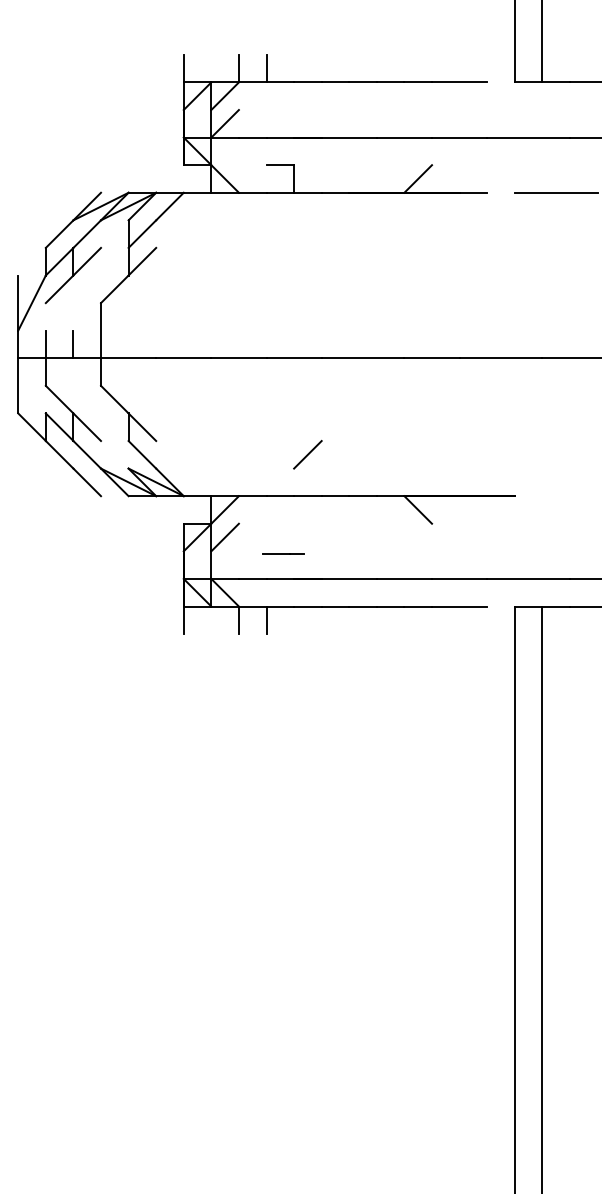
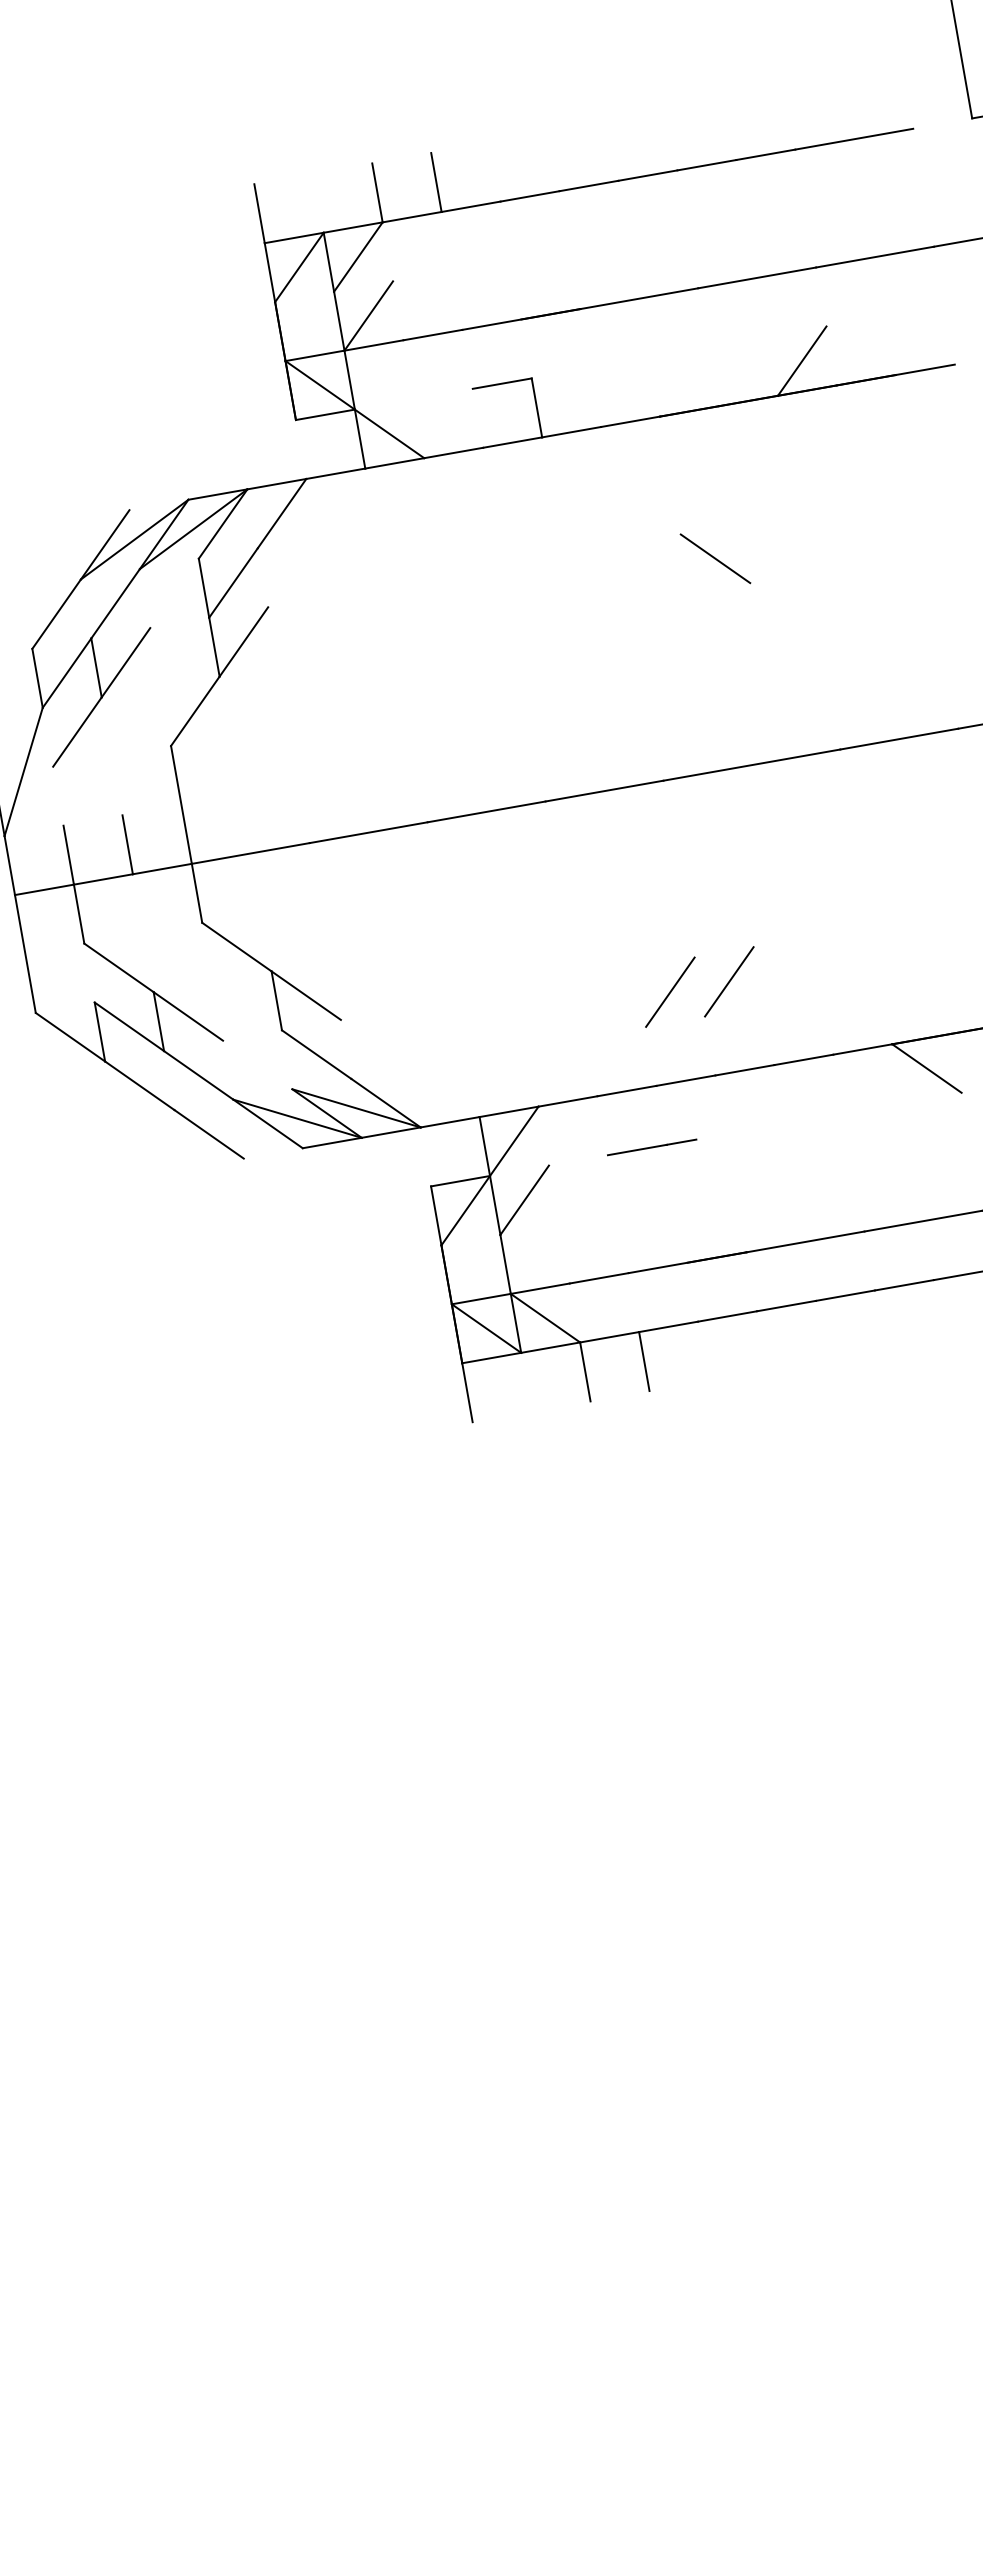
line: (362, 261) -> (714, 558), added
line: (335, 454) -> (729, 981), added
line: (283, 553) -> (652, 1146), moved

